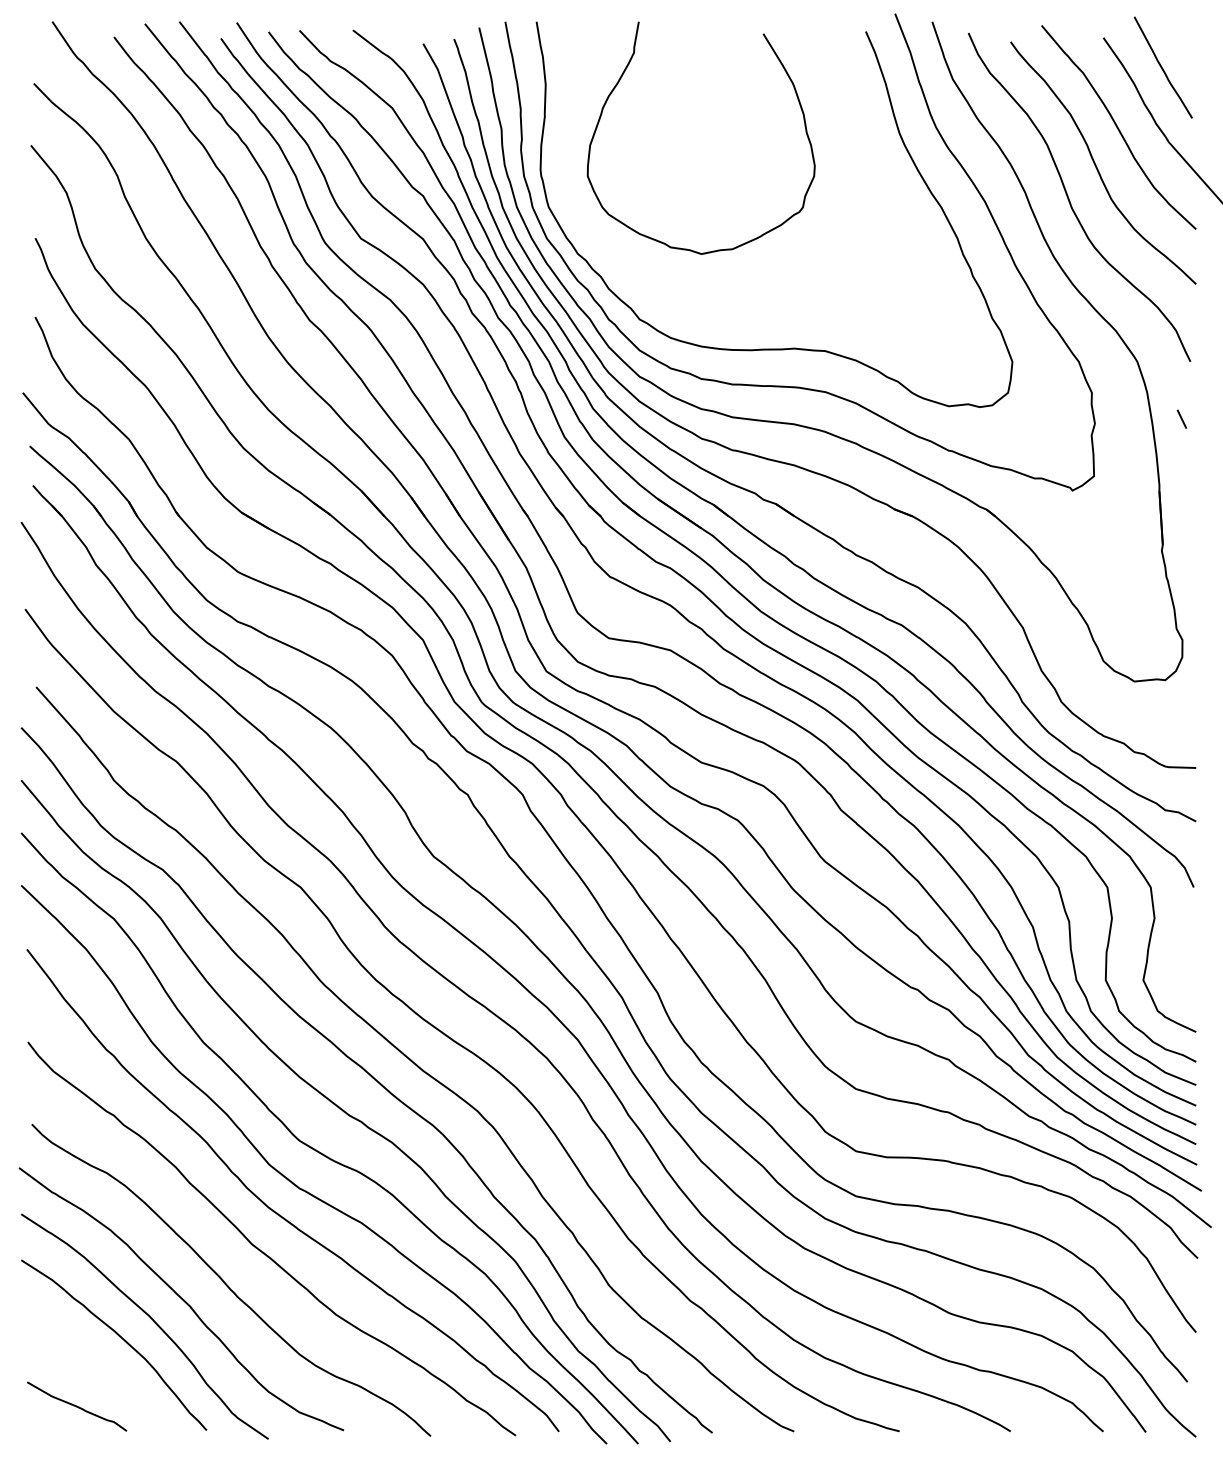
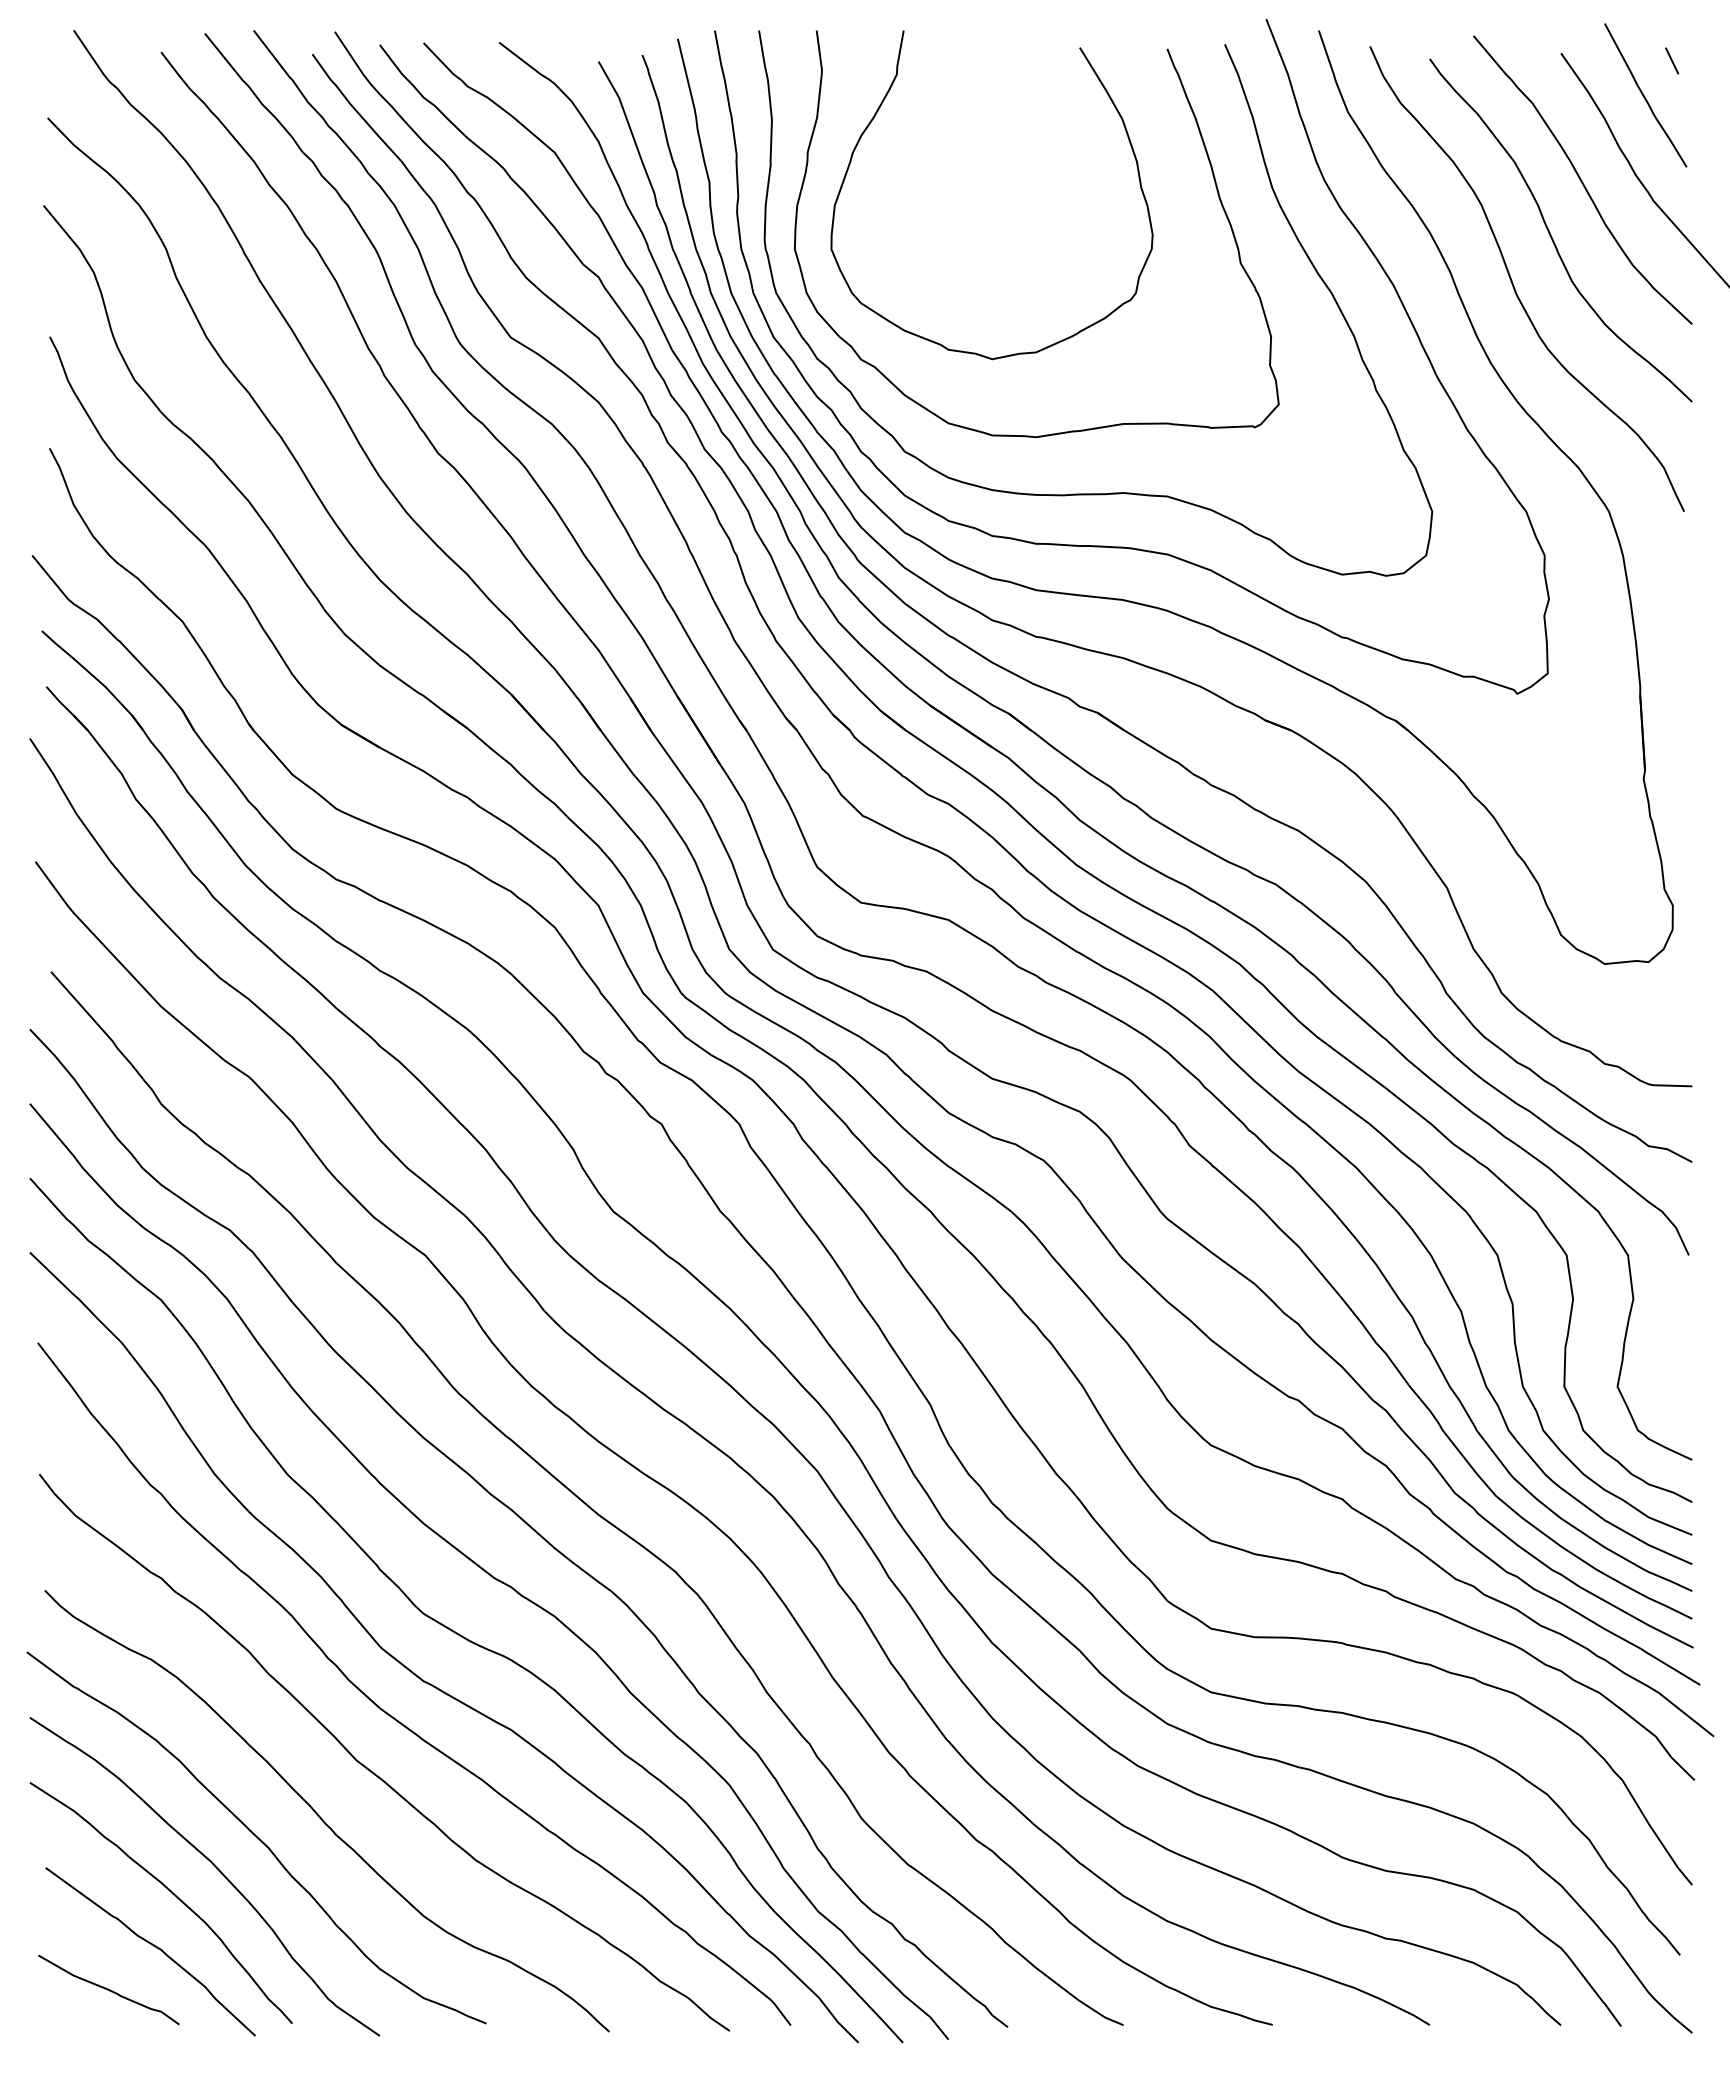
curve: (858, 129) -> (1214, 183), added
line: (1182, 418) -> (1672, 60), moved
curve: (108, 1375) -> (153, 1946), added

